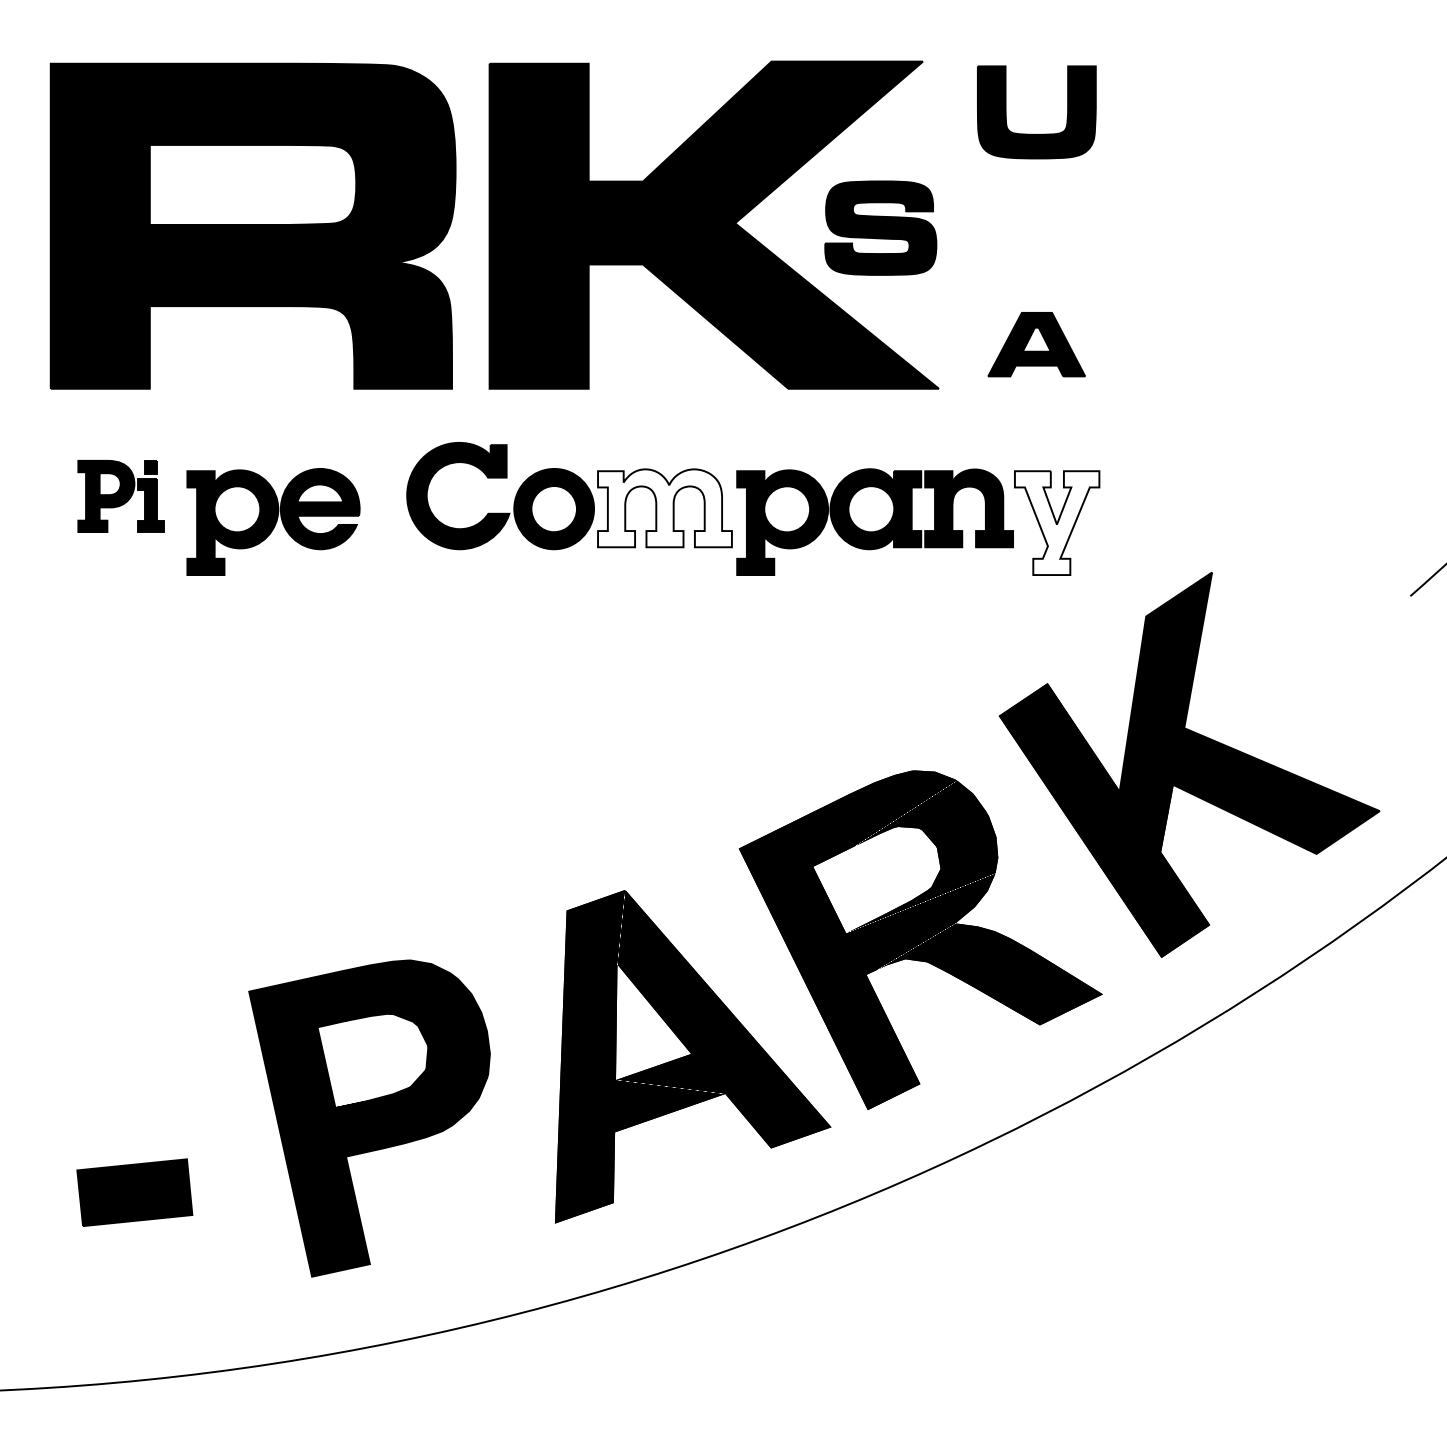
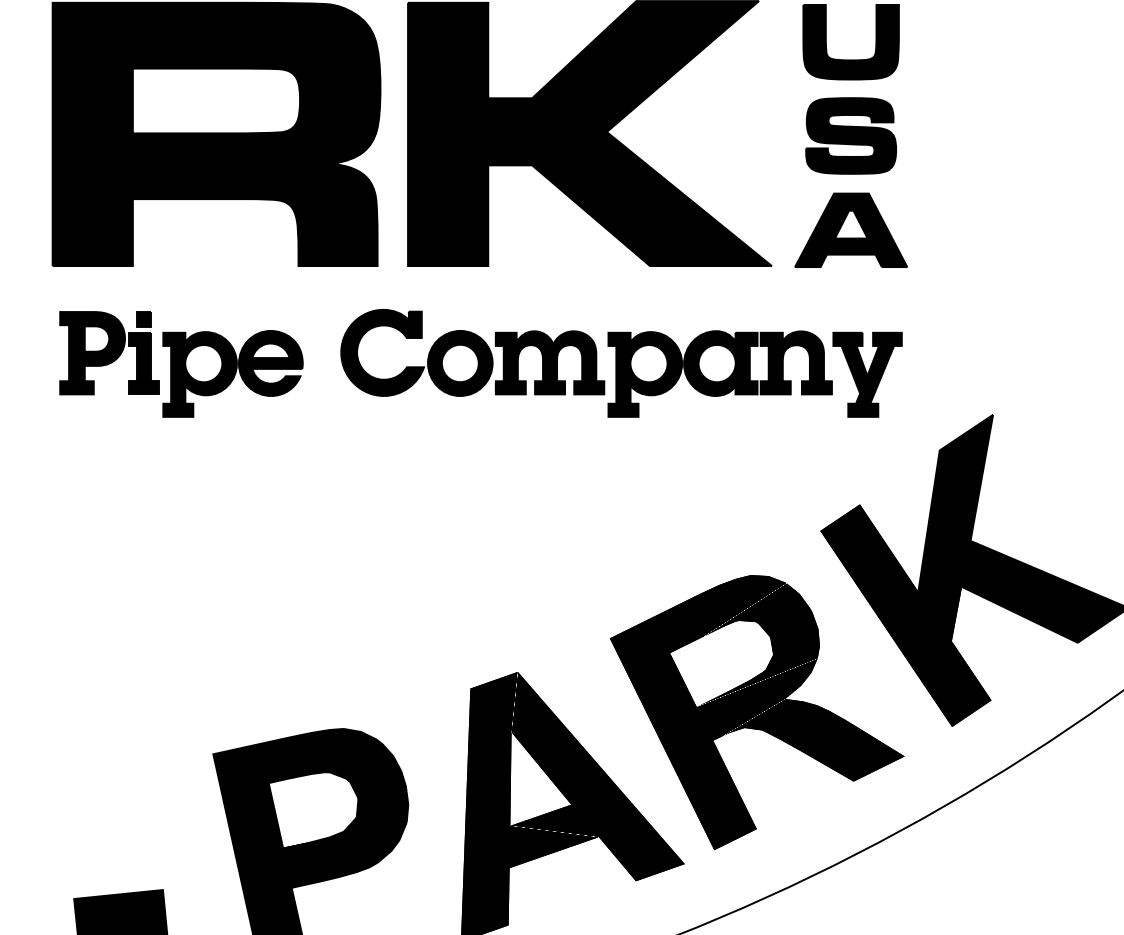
part: (880, 227) -> (850, 135), moved
part: (1036, 344) -> (850, 230), size x1.43
part: (120, 496) -> (109, 353), size x1.43
fill: (664, 508) -> (549, 362), added
fill: (1056, 523) -> (867, 375), added

